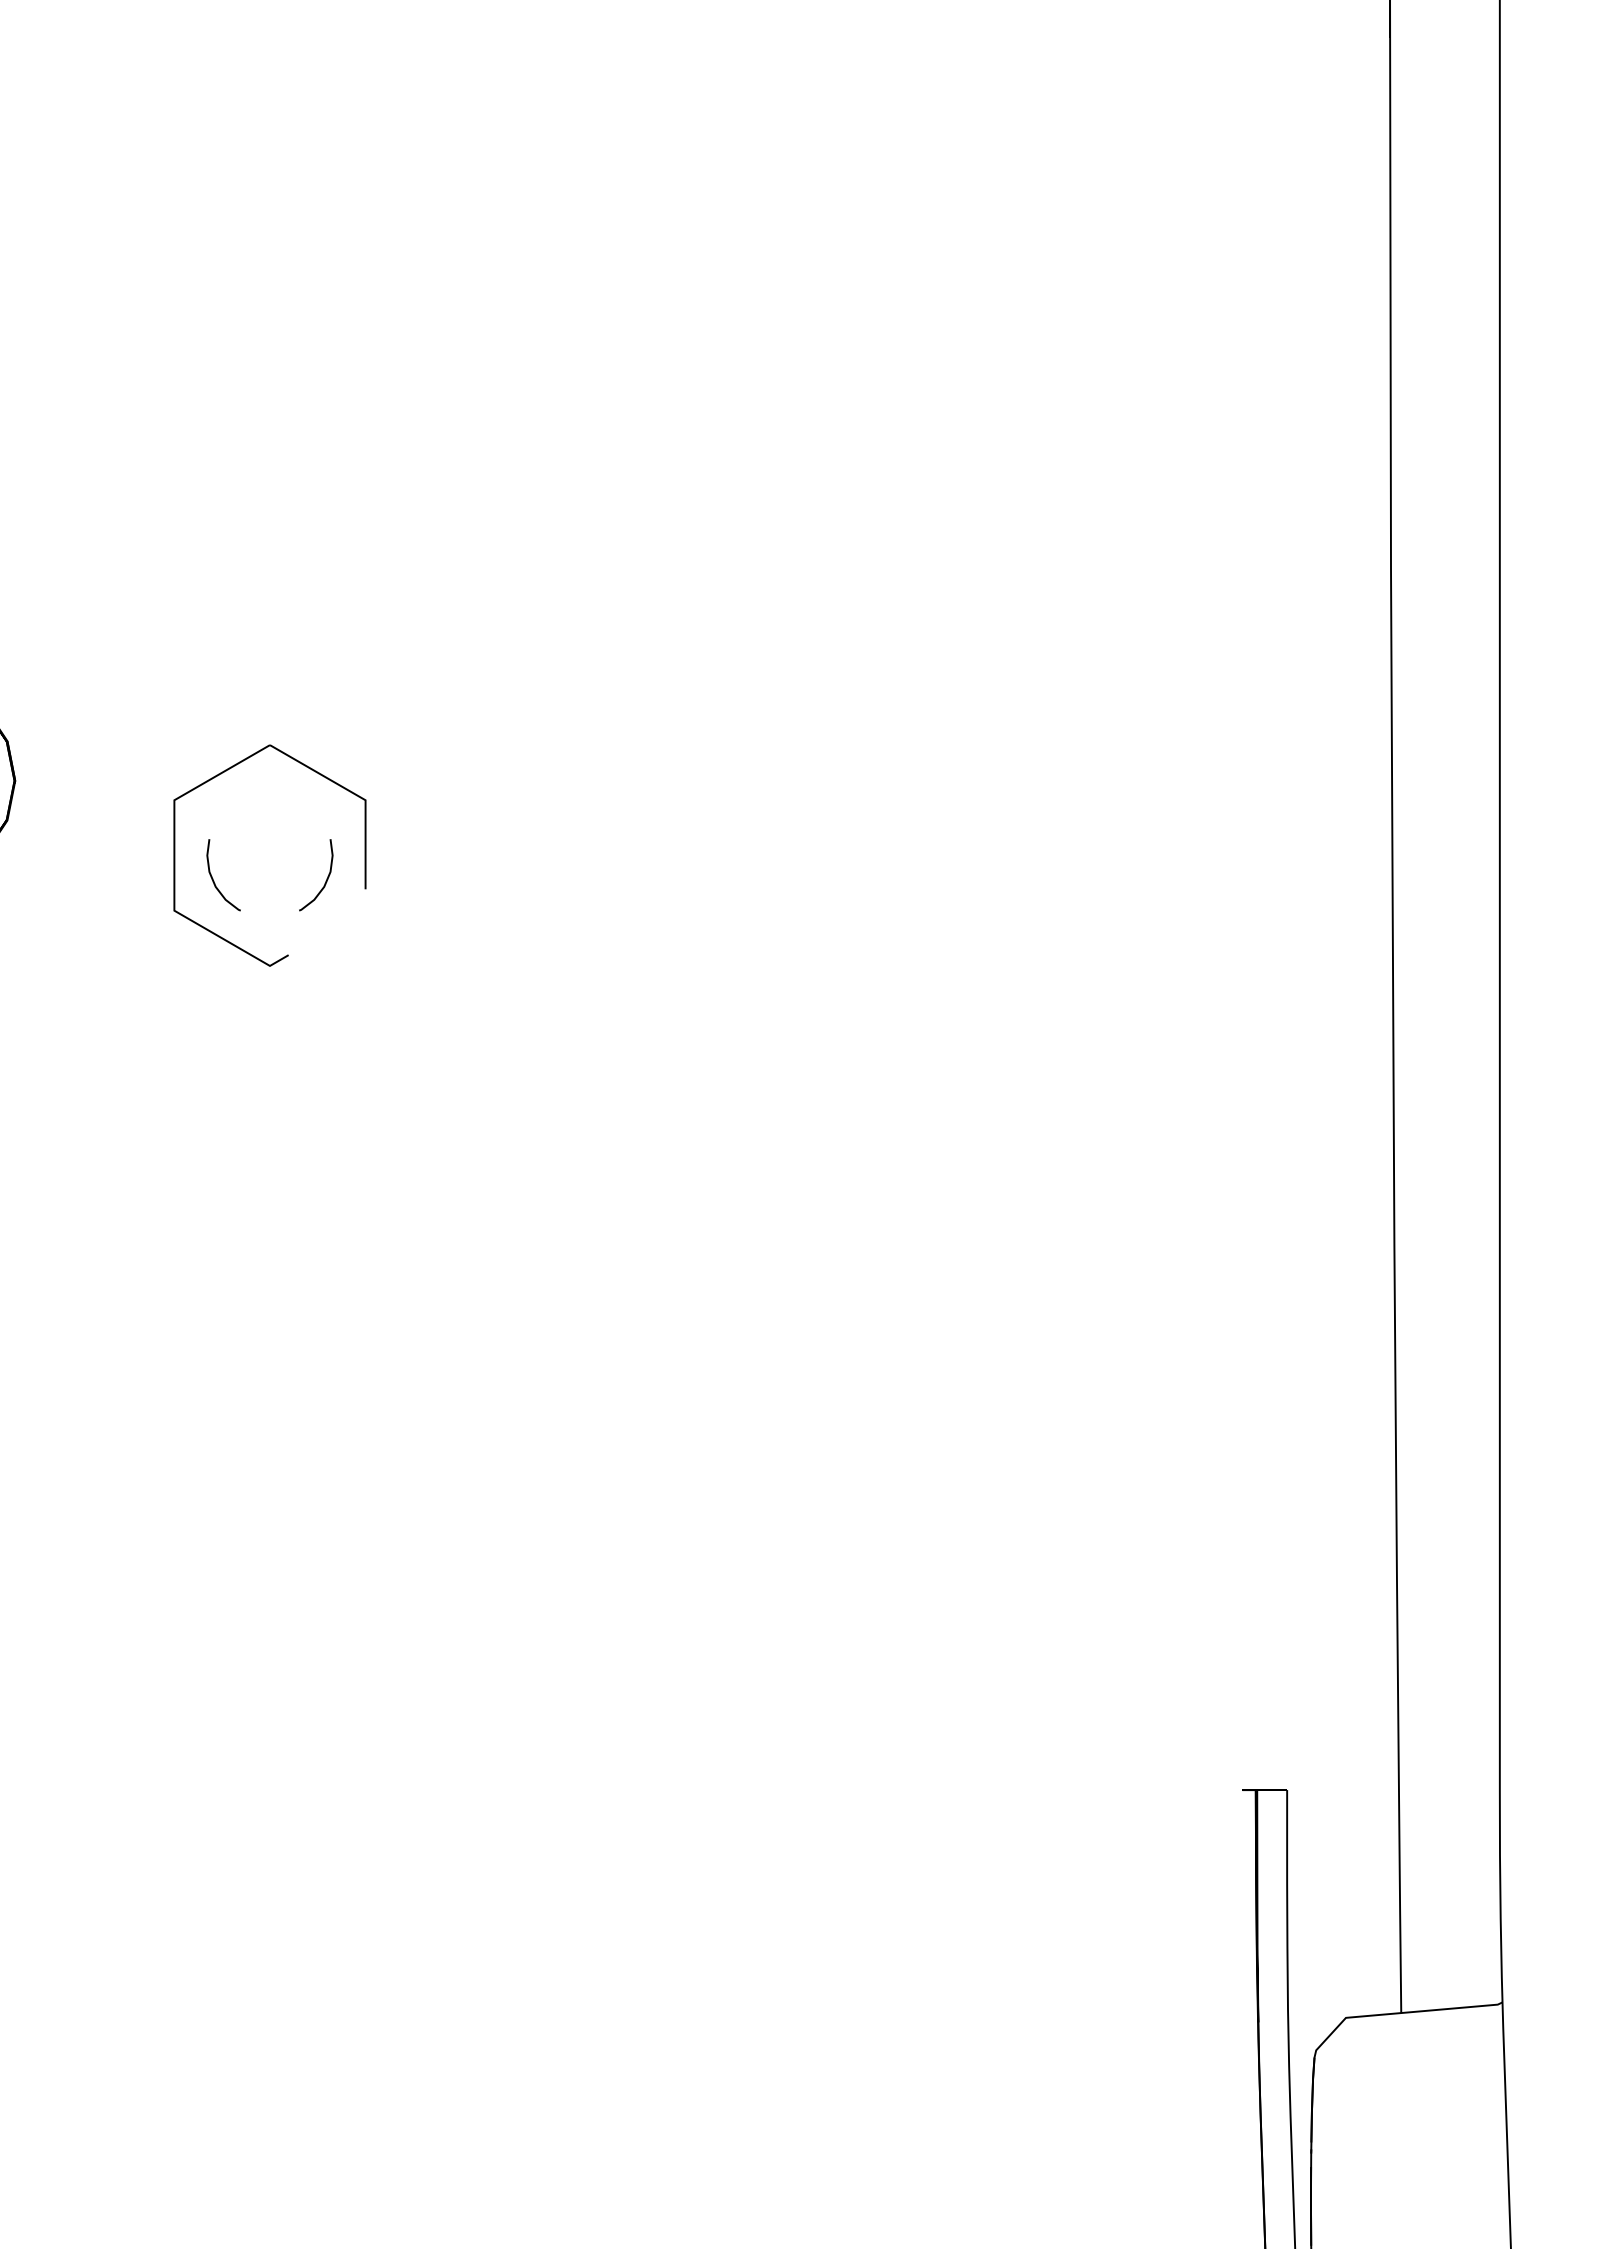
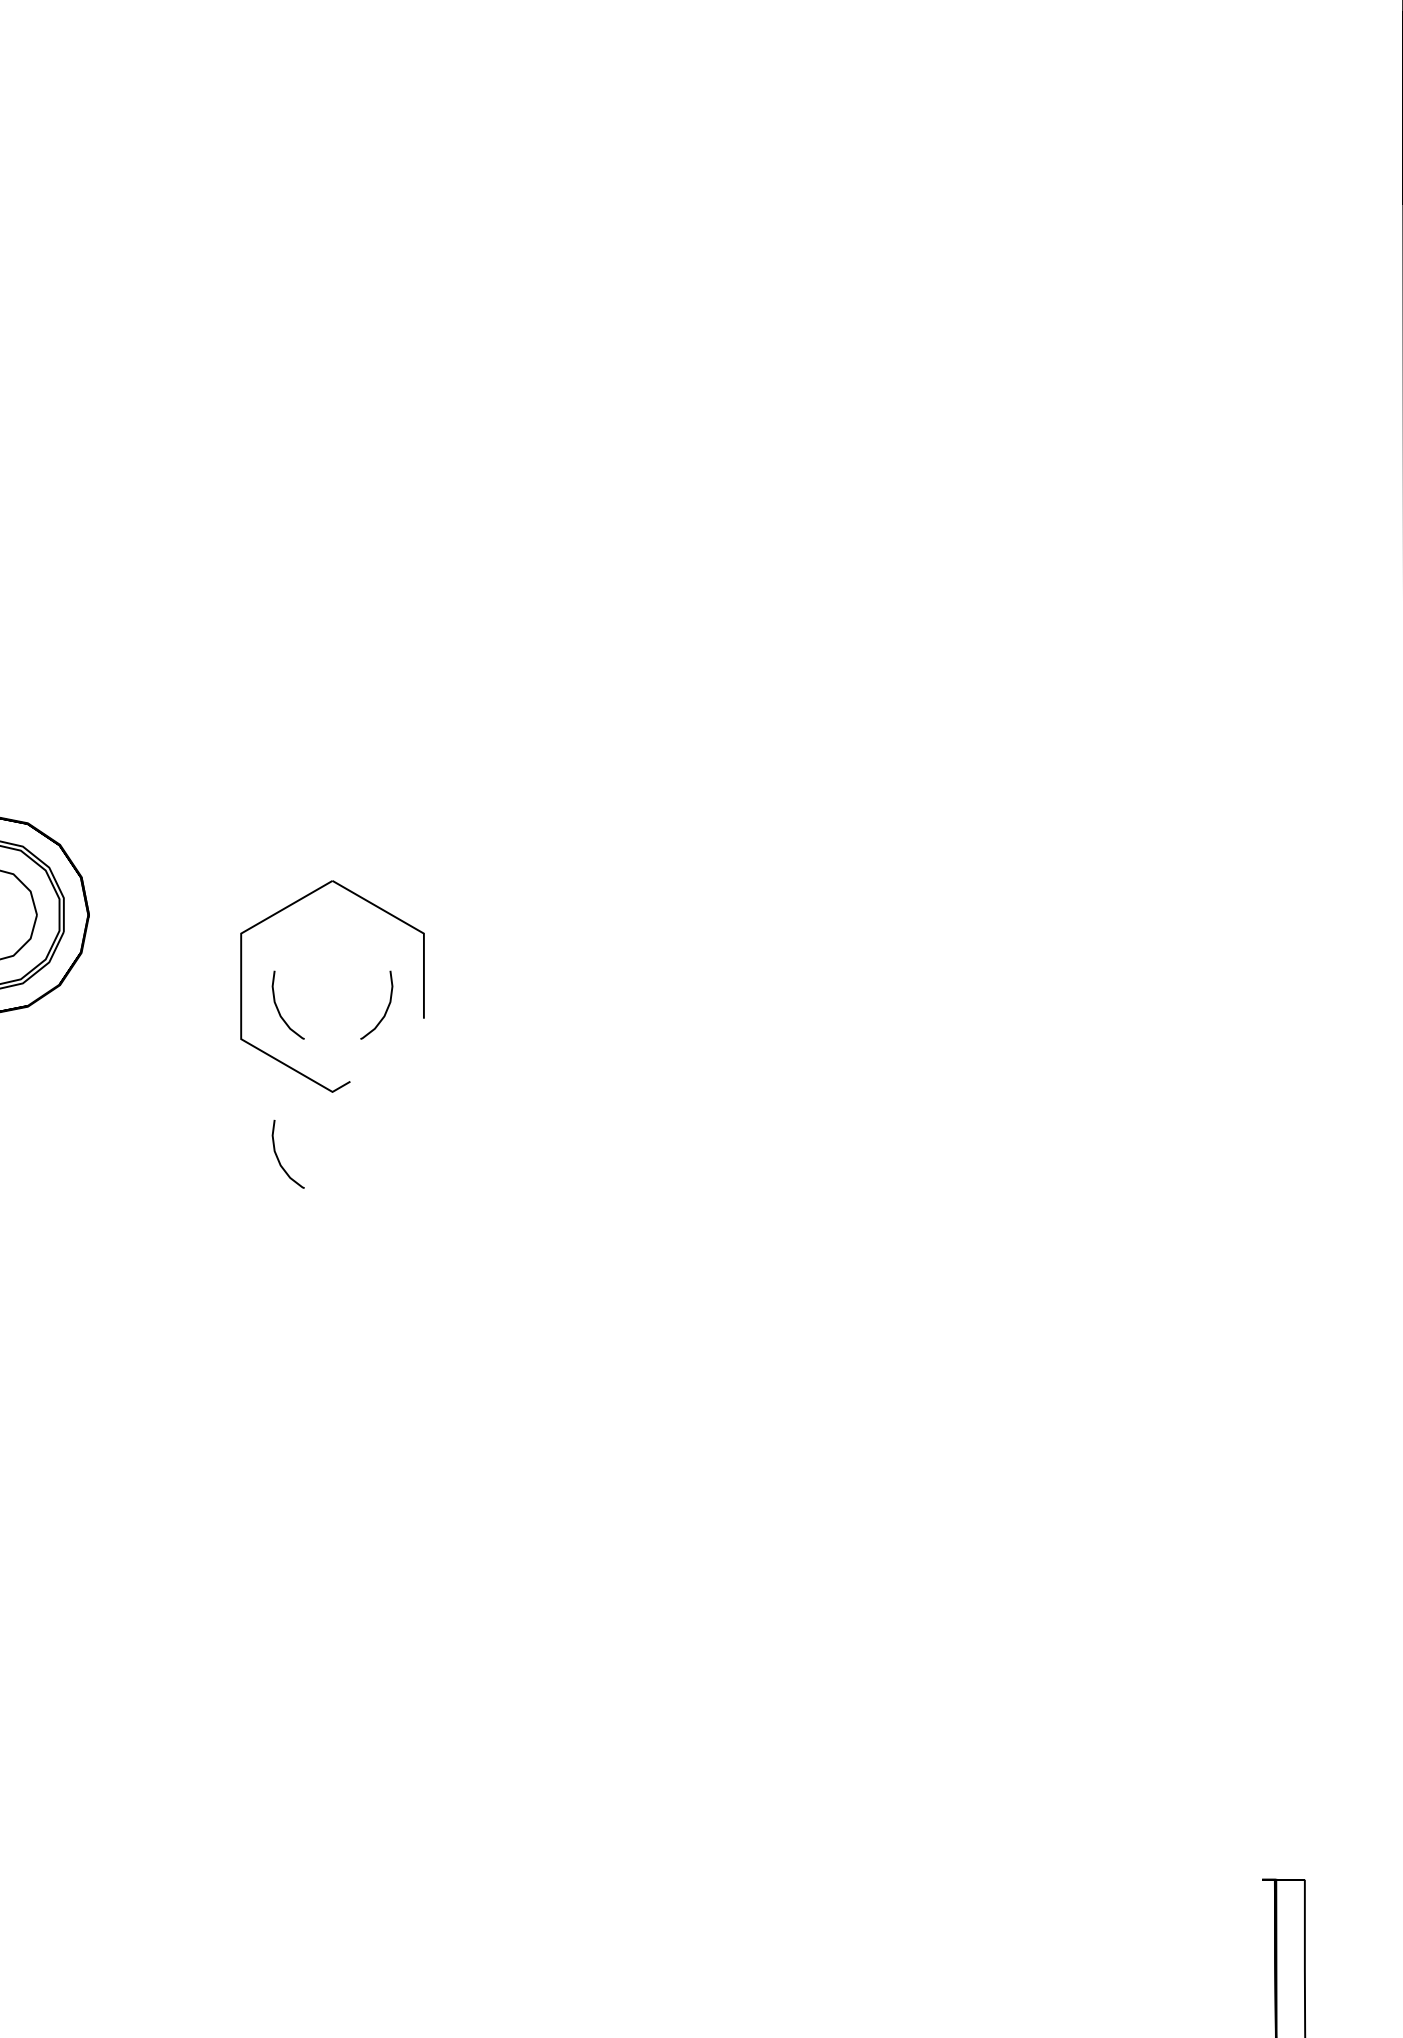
curve: (213, 1034) -> (278, 1157), added

